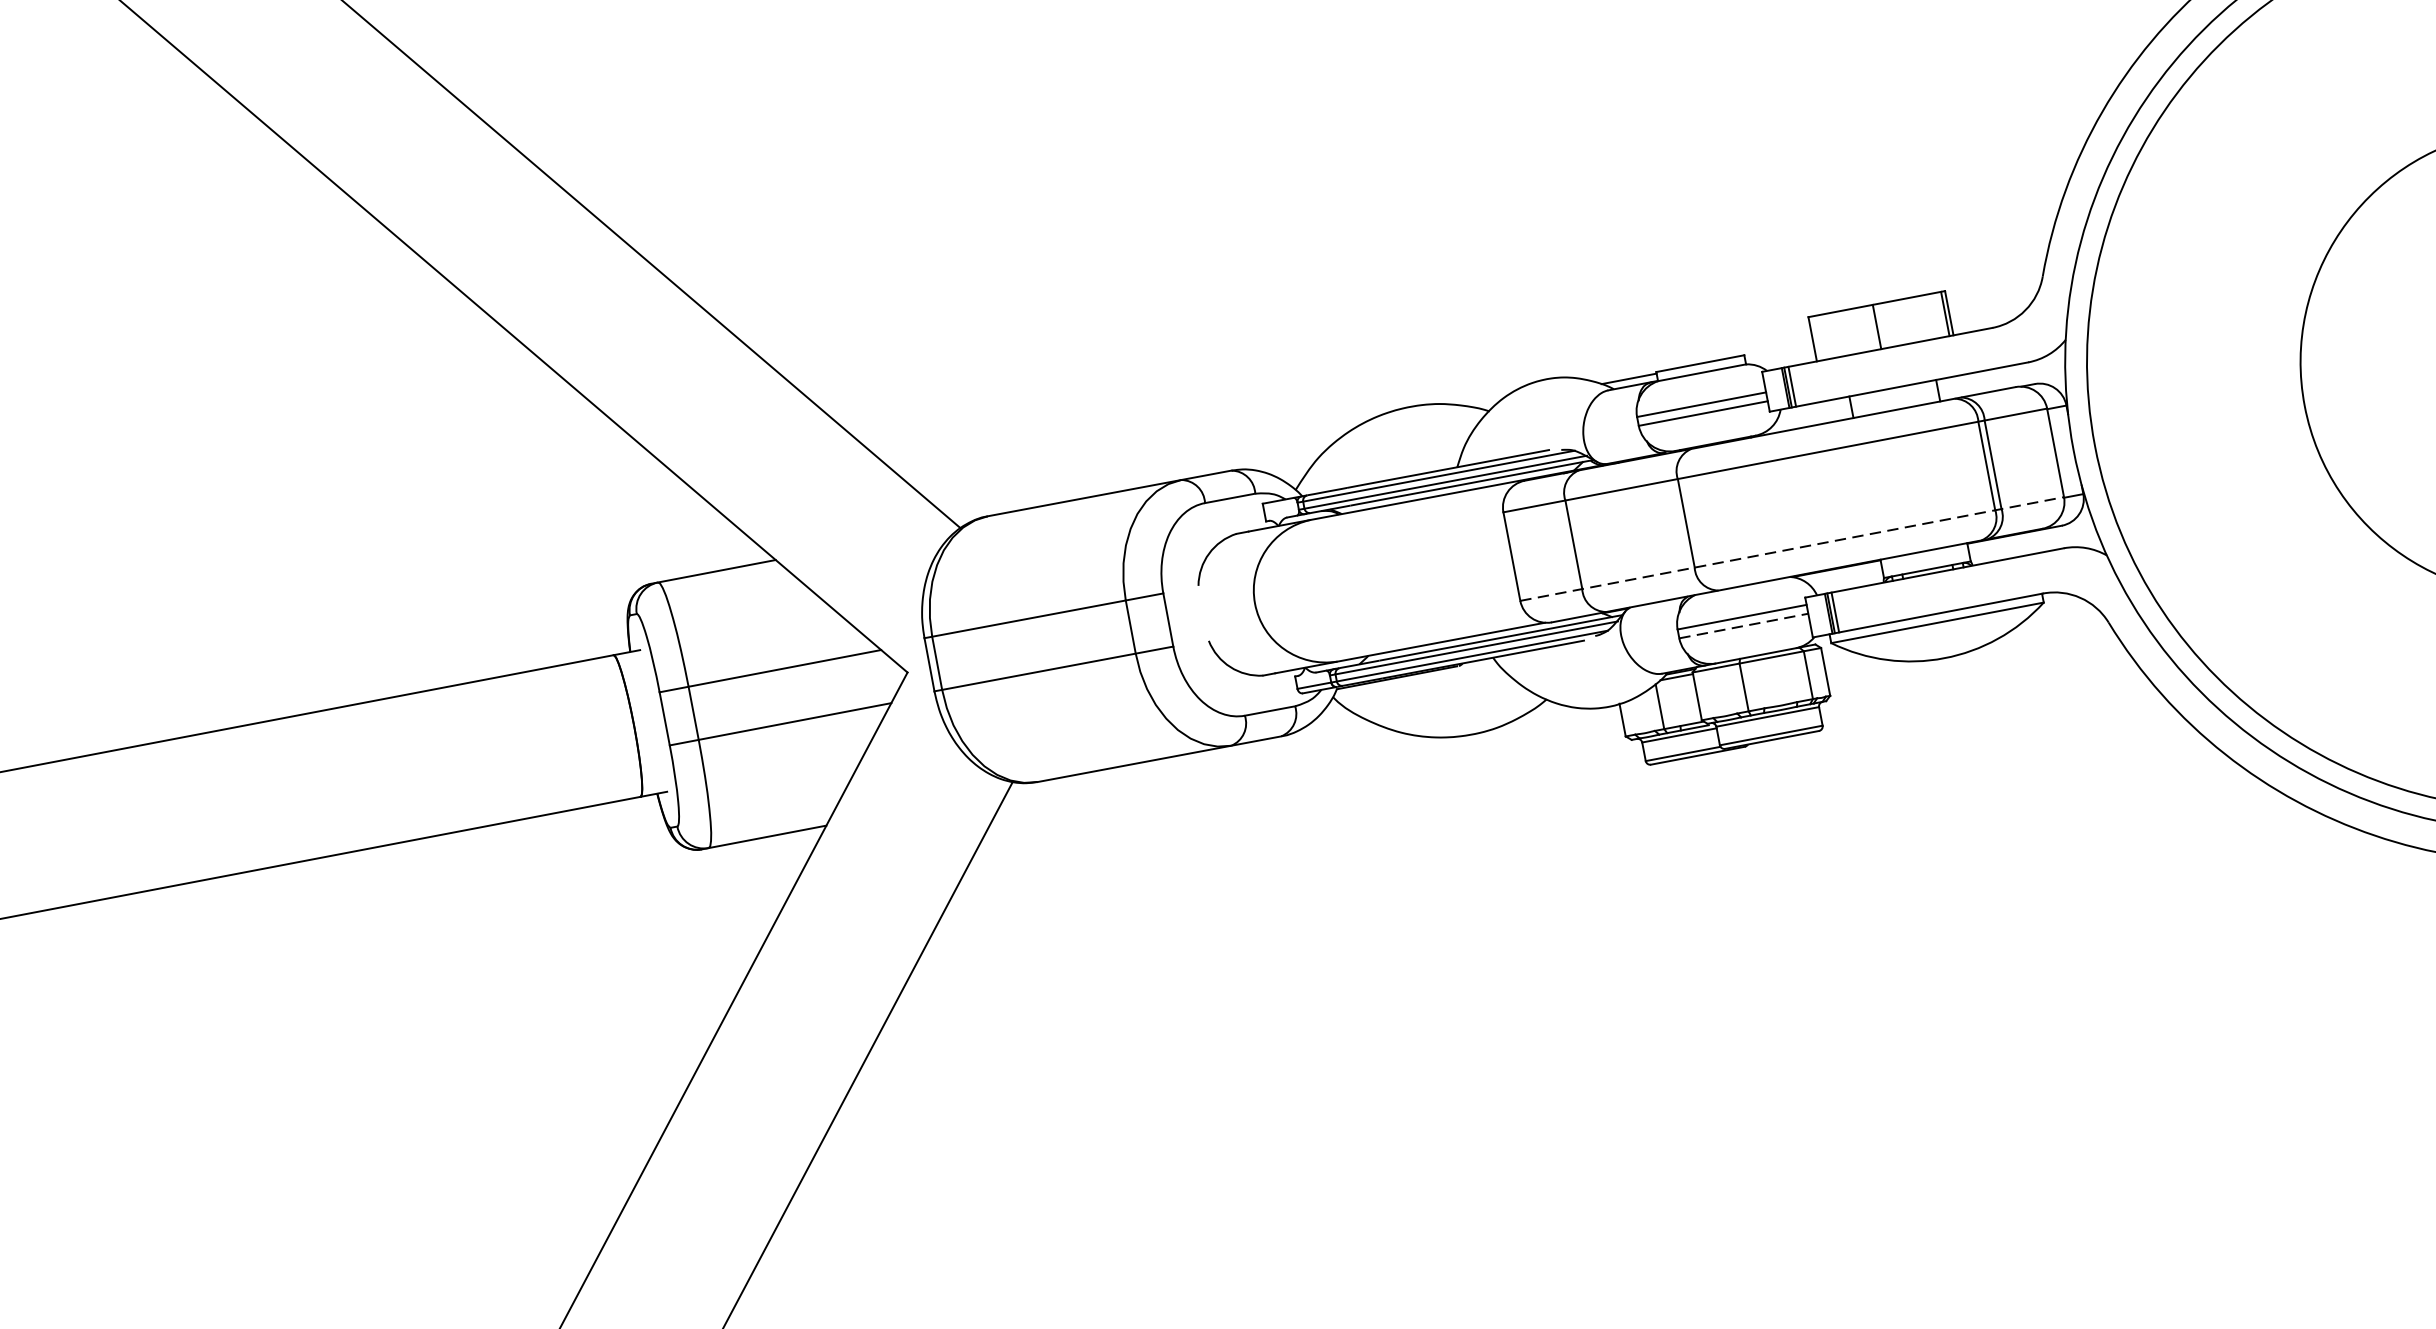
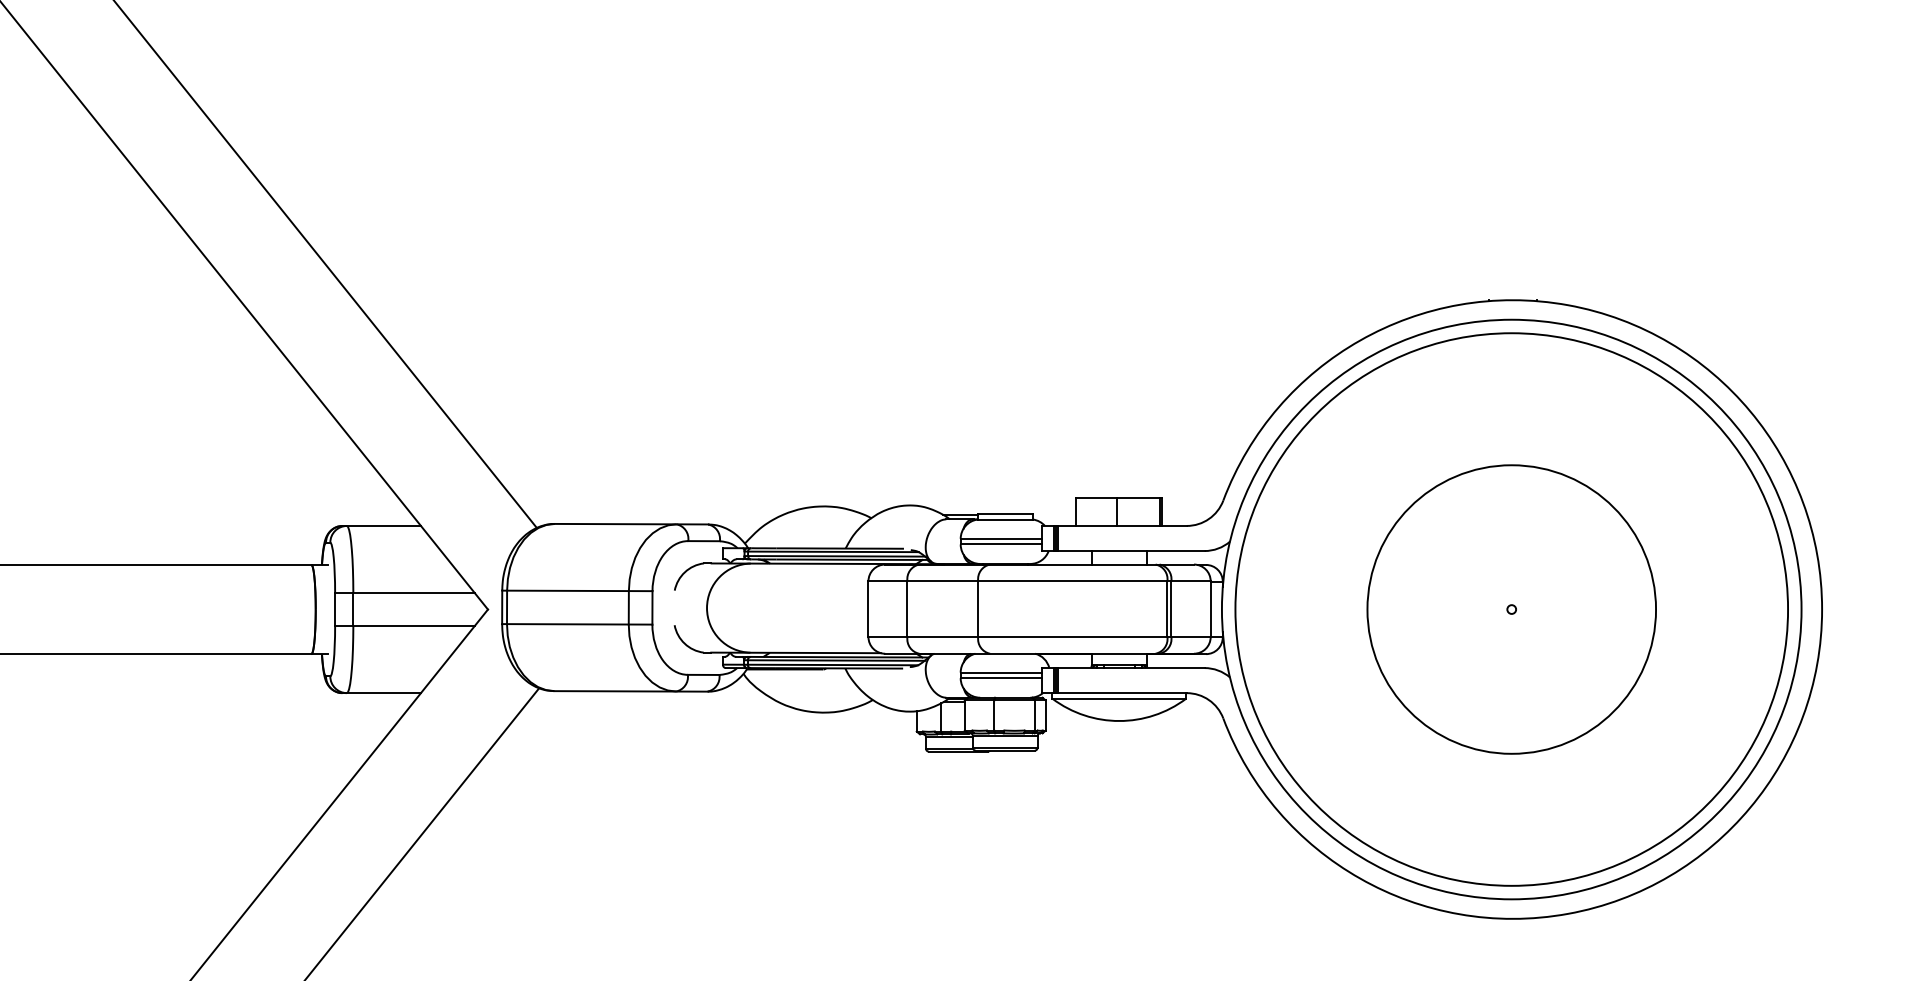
line: (1793, 549) -> (1040, 637), dashed -> solid
line: (1744, 626) -> (1001, 678), dashed -> solid

